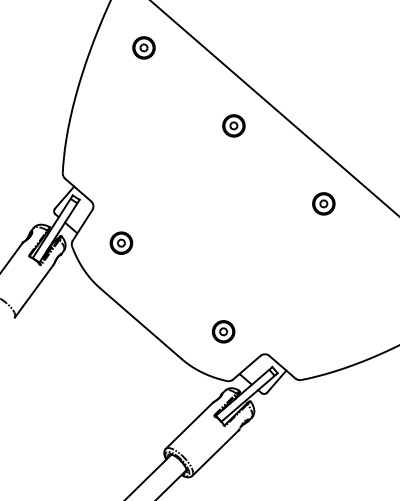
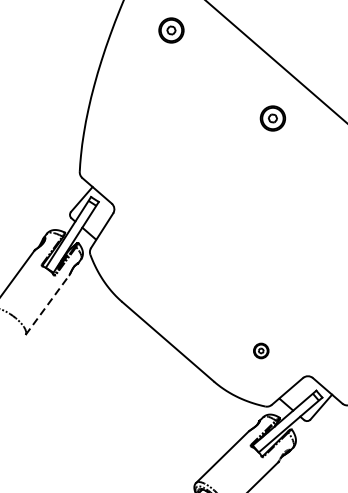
part: (121, 242) -> (146, 250), removed
line: (34, 291) -> (47, 305), solid -> dashed
part: (223, 331) -> (261, 350), size x0.6

